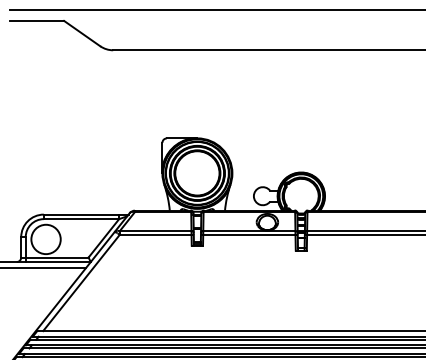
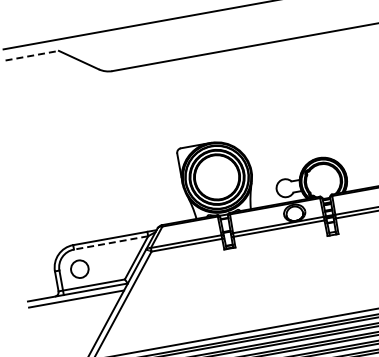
line: (37, 20) -> (32, 55), solid -> dashed
line: (81, 219) -> (111, 243), solid -> dashed
circle: (45, 239) -> (79, 269), size x0.6

